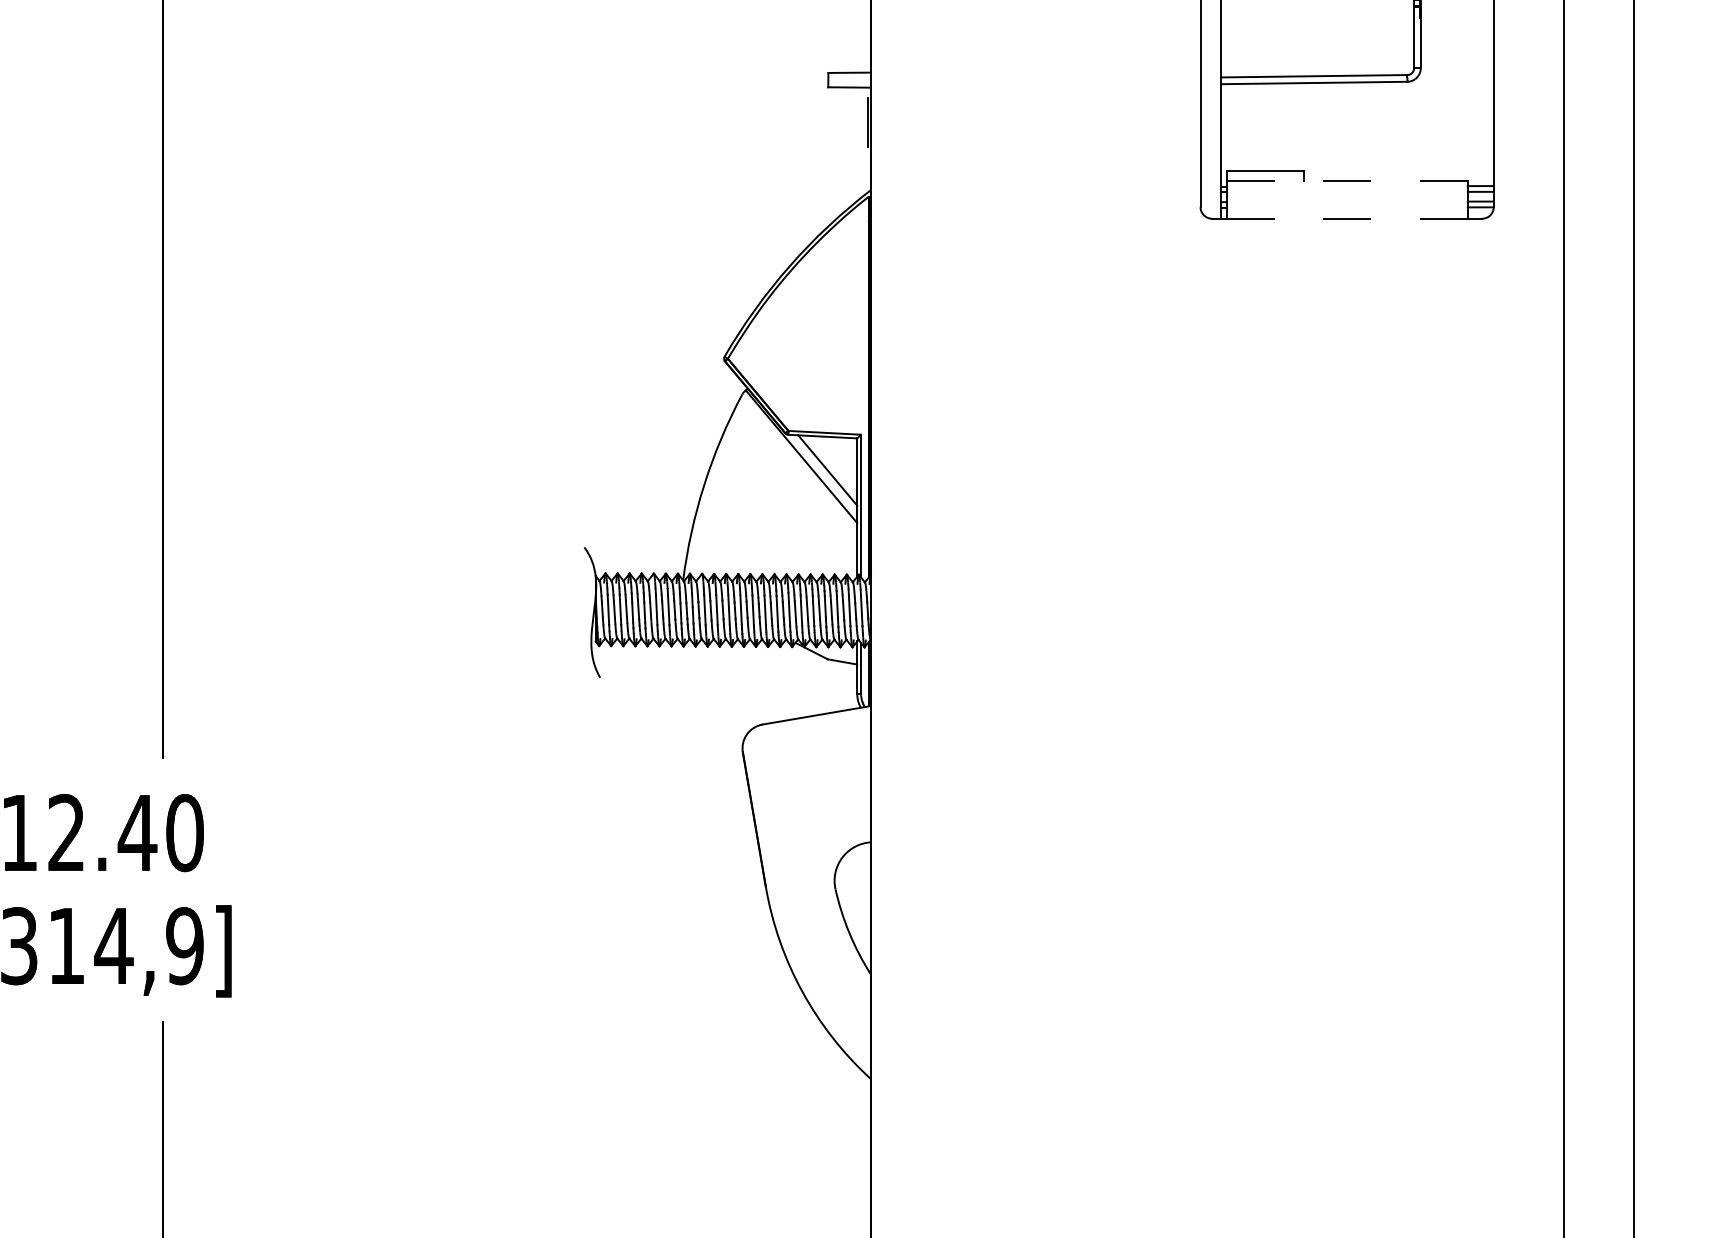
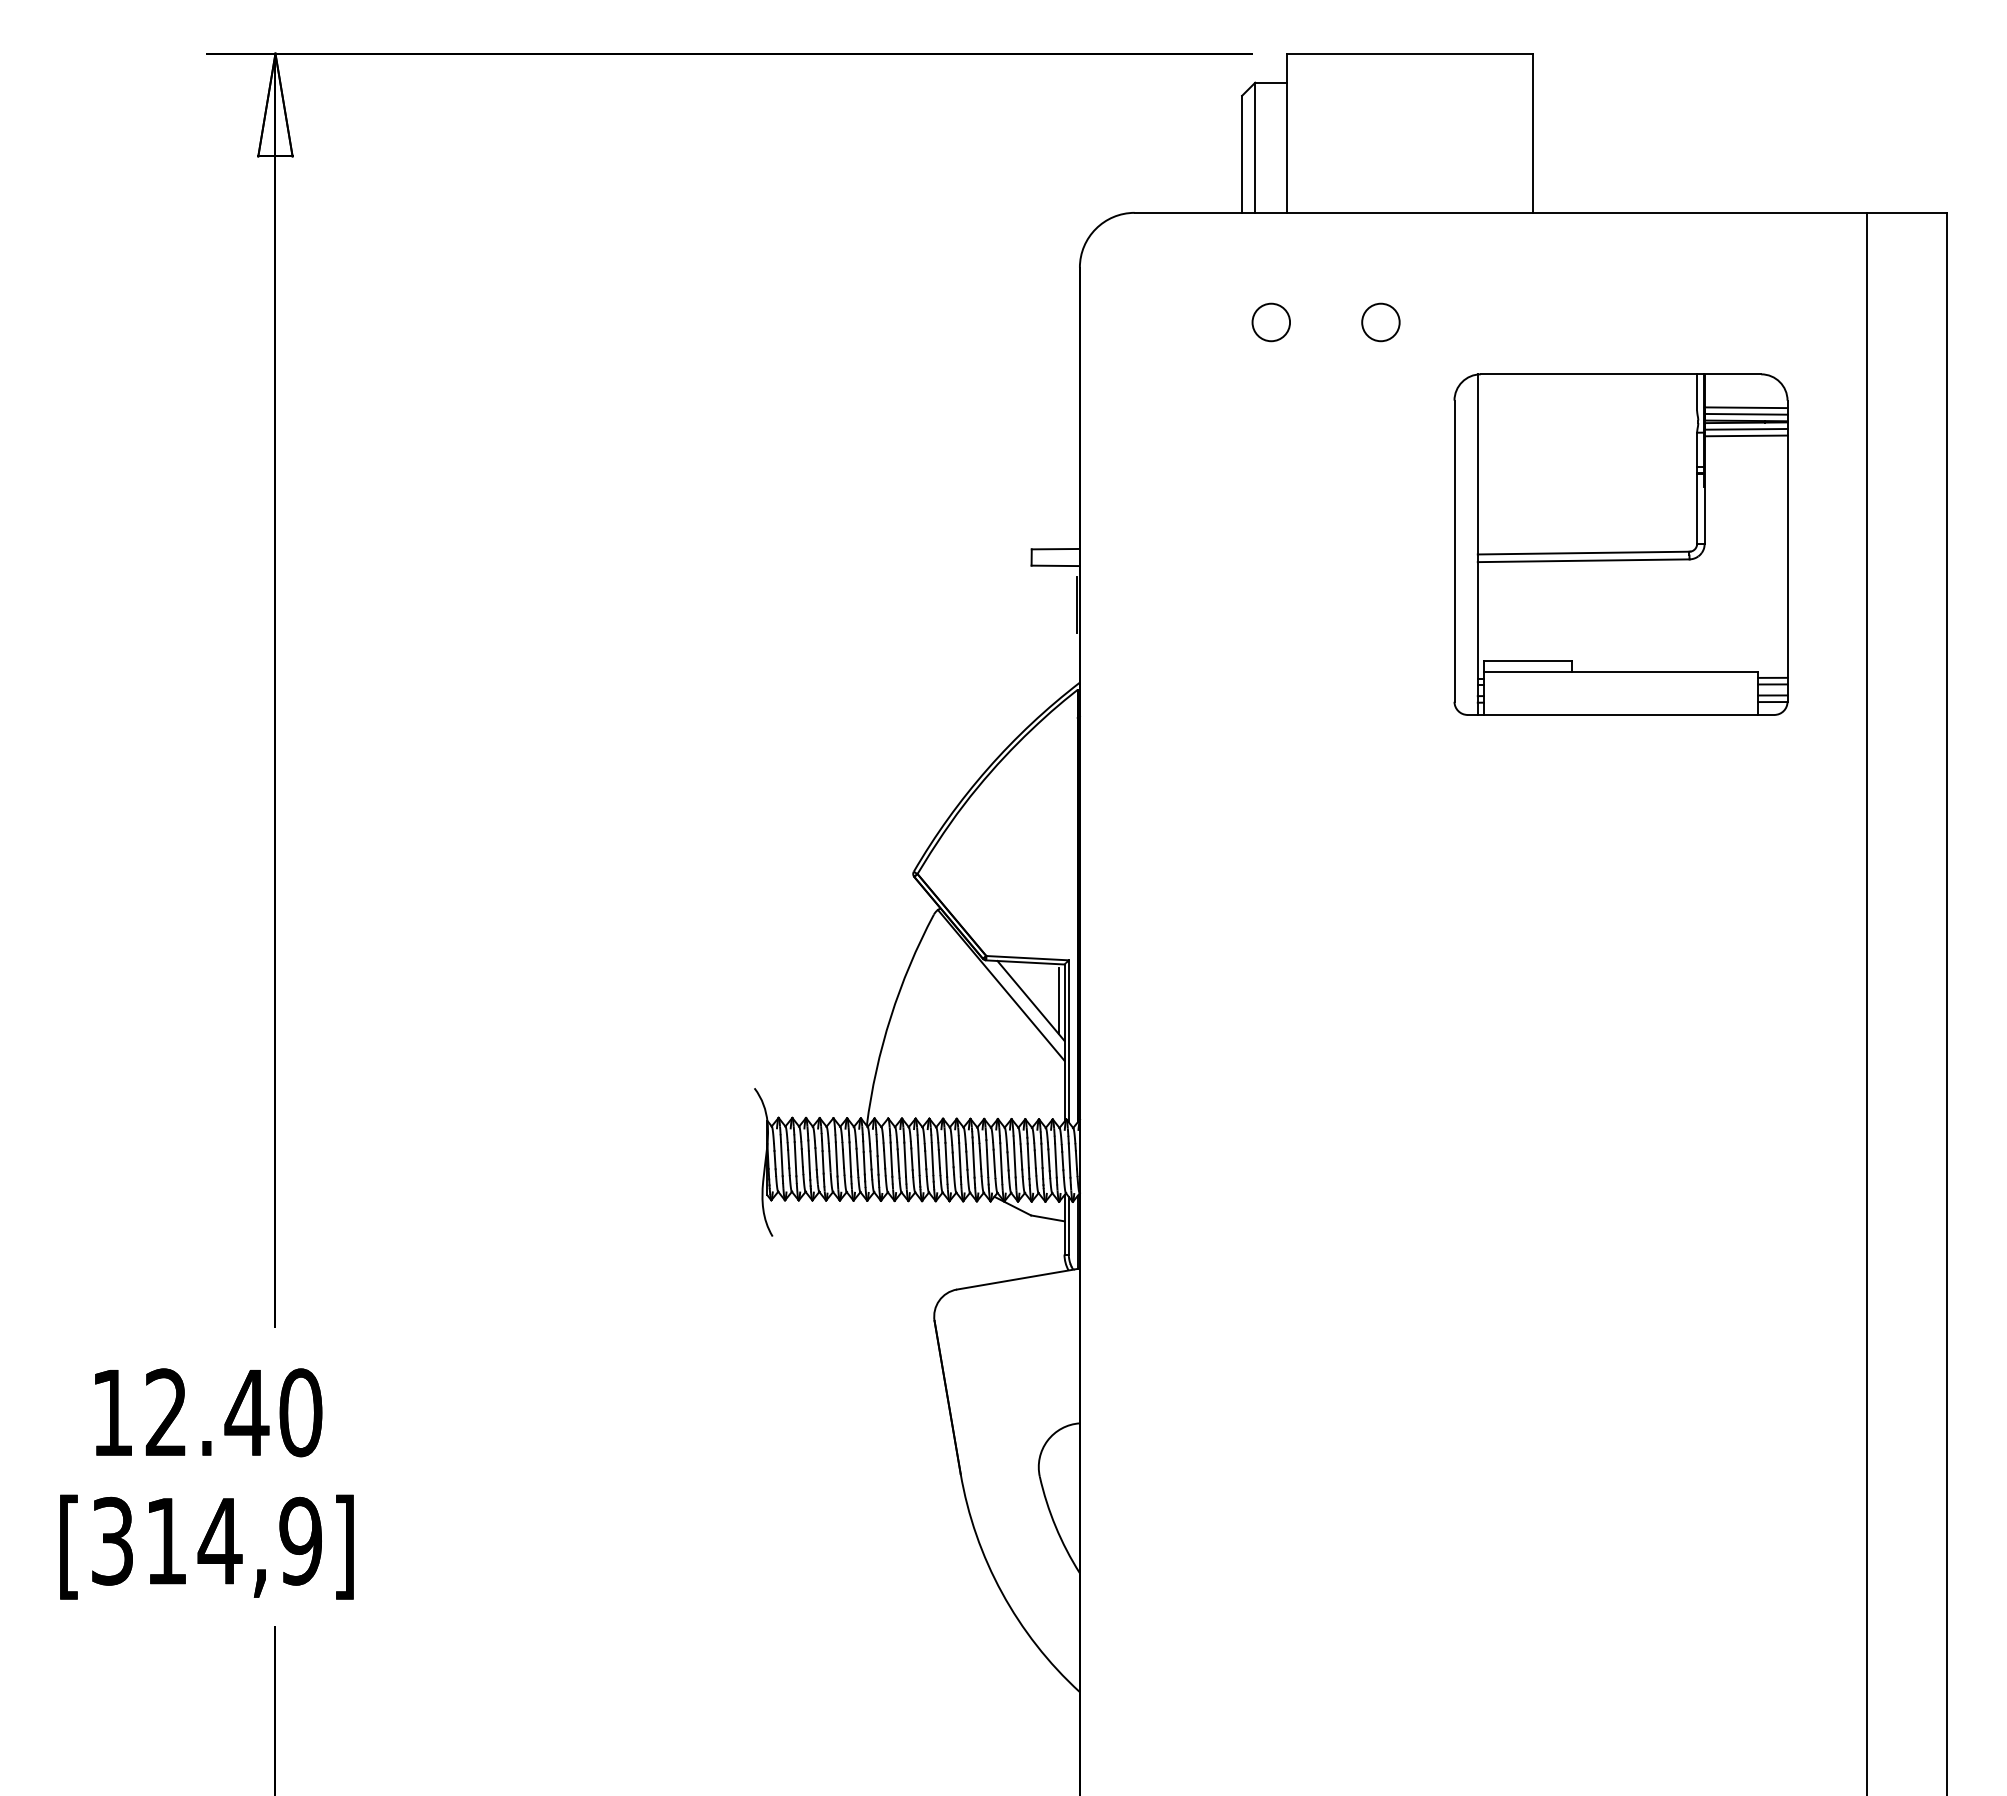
line: (1347, 181) -> (1621, 672), dashed -> solid
line: (1347, 218) -> (1621, 714), dashed -> solid
line: (852, 470) -> (1059, 1000), added

